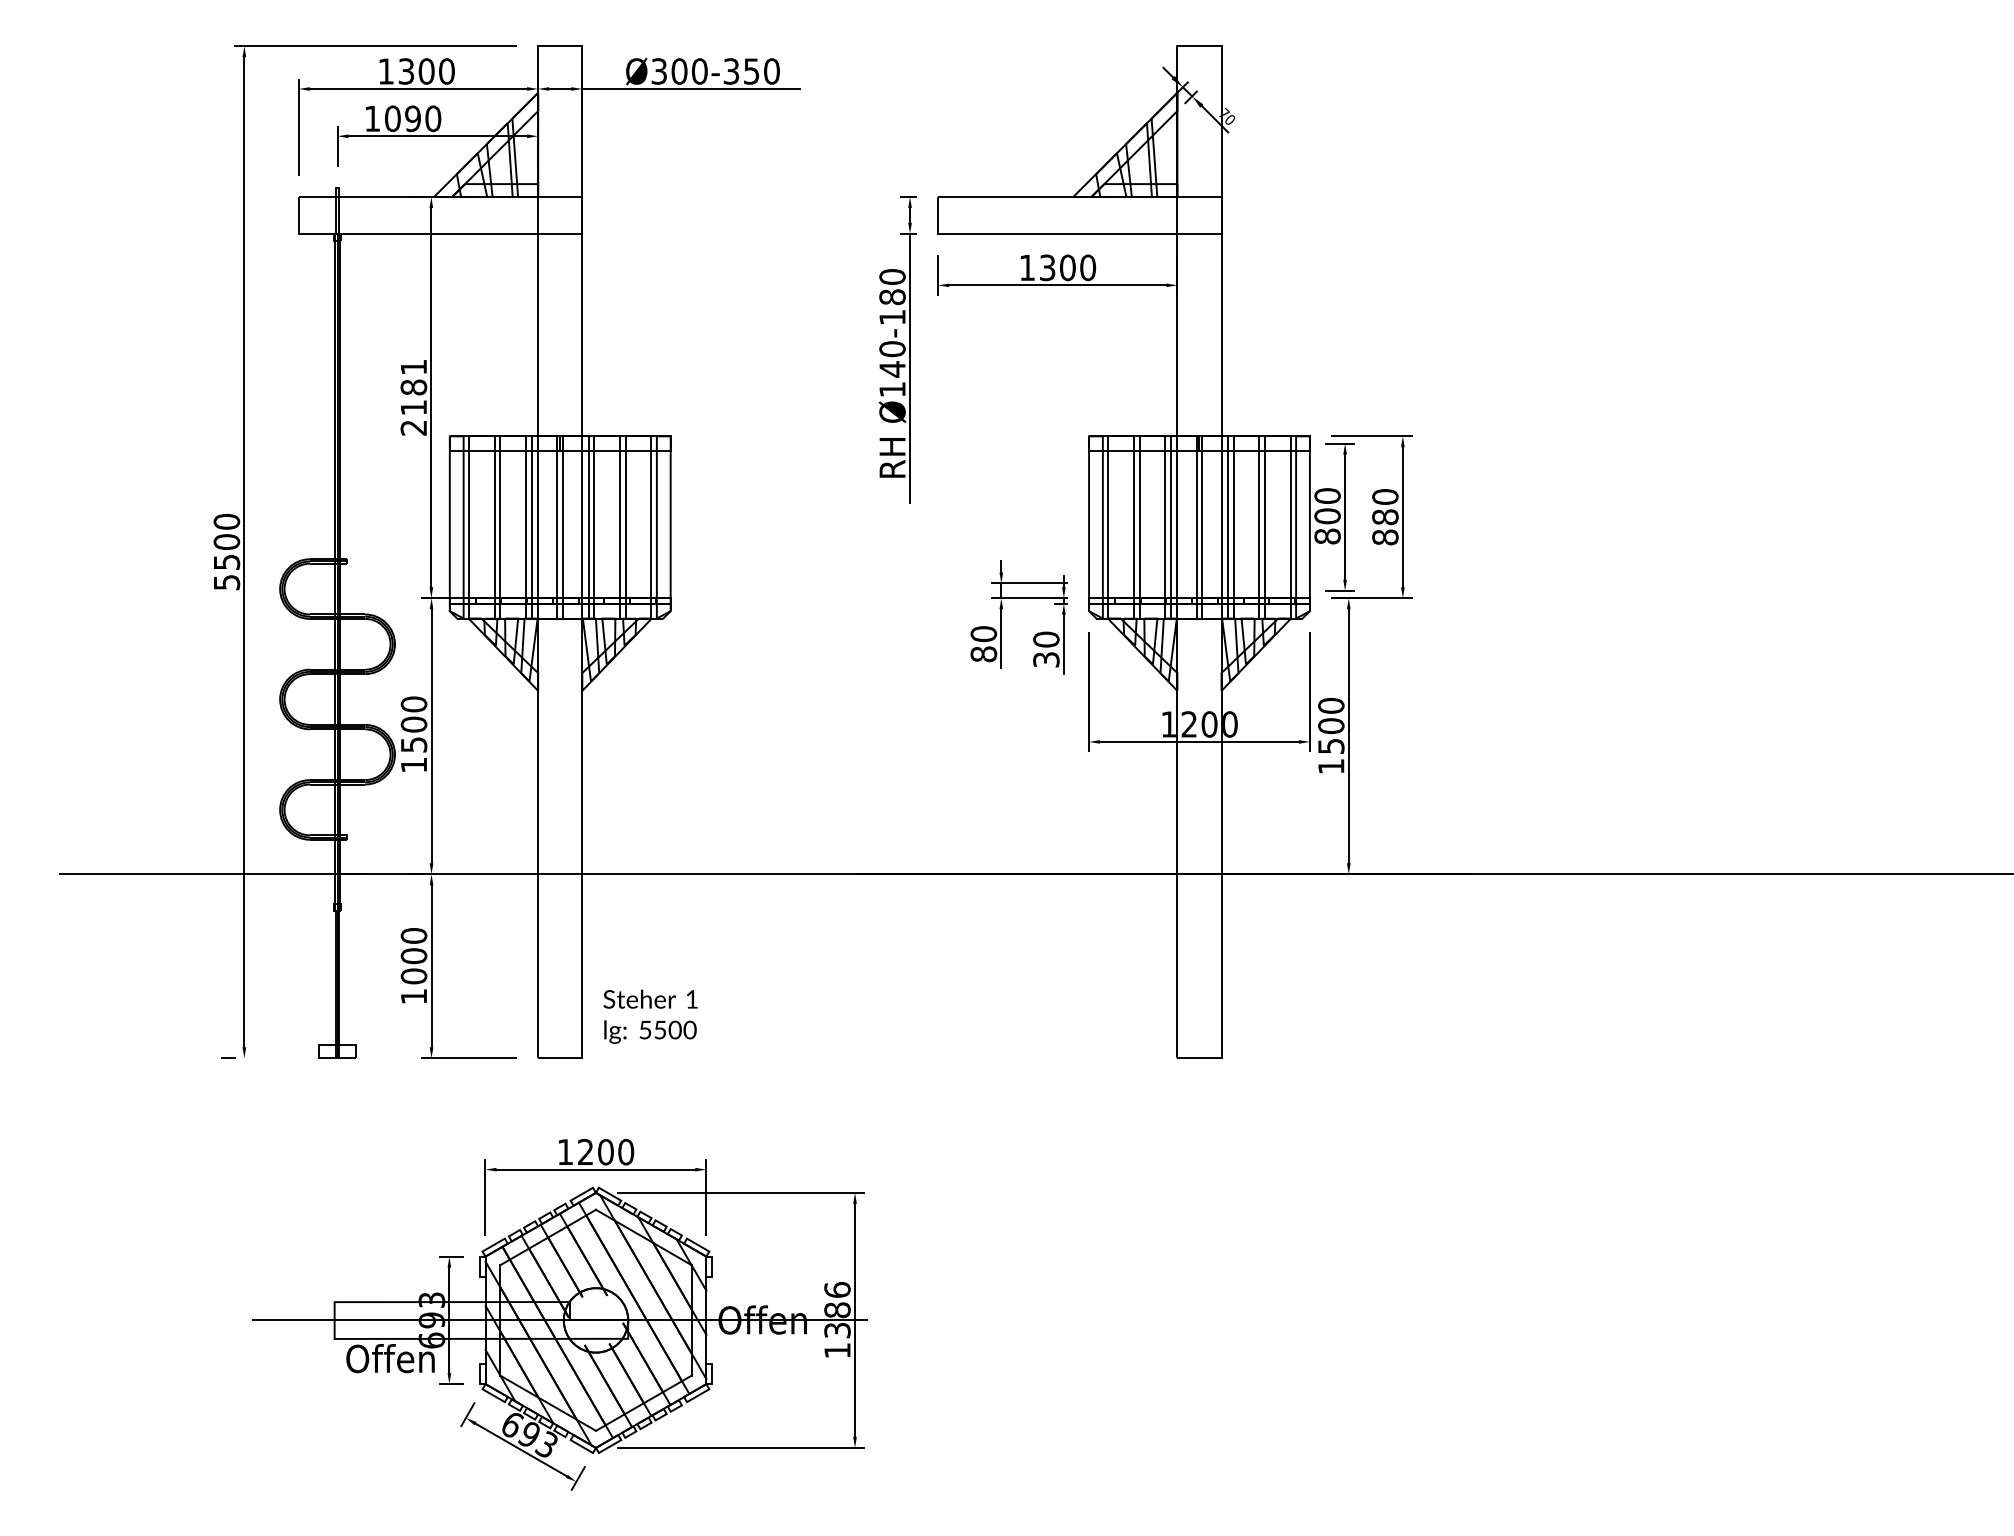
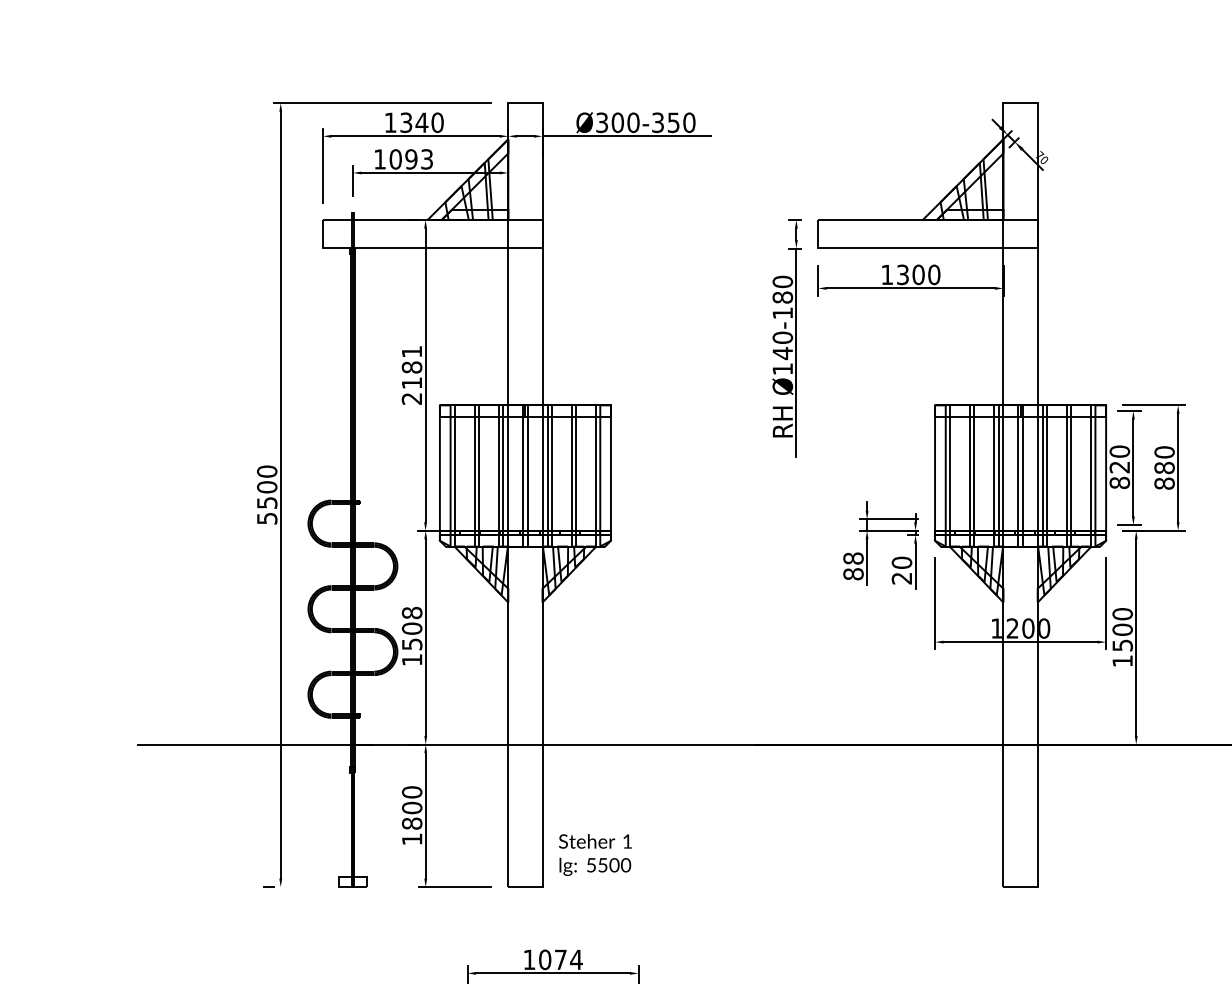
text: (426, 71) -> (421, 122), 1300 -> 1340
text: (433, 118) -> (427, 159), 1090 -> 1093
text: (1327, 516) -> (1119, 467), 800 -> 820
text: (983, 634) -> (853, 558), 80 -> 88
text: (1046, 659) -> (902, 578), 30 -> 20
text: (414, 704) -> (412, 613), 1500 -> 1508
text: (414, 976) -> (412, 823), 1000 -> 1800
text: (605, 1151) -> (560, 959), 1200 -> 1074

